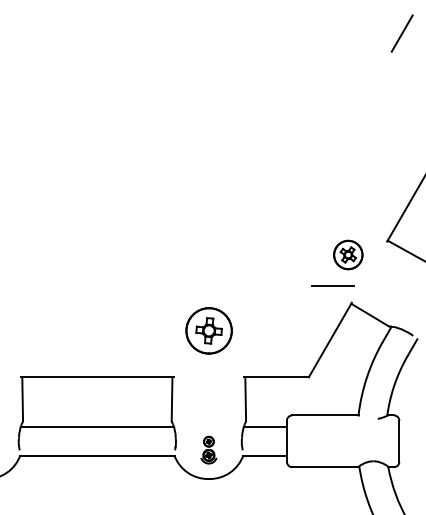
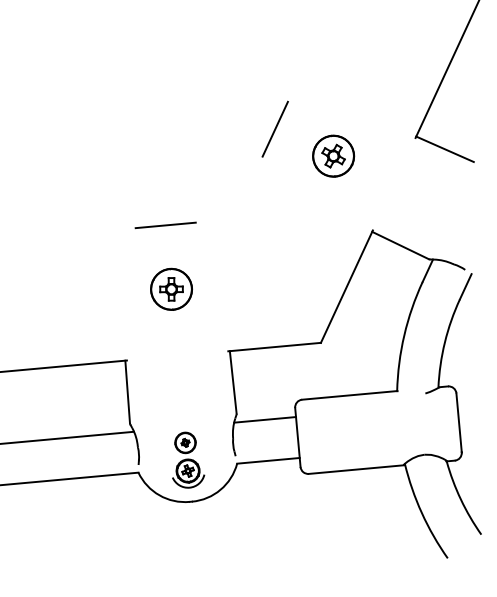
line: (290, 226) -> (274, 128), added
part: (348, 254) -> (333, 155), moved
line: (332, 285) -> (165, 224), moved
part: (208, 330) -> (170, 288), size x0.62
part: (208, 450) -> (186, 460), size x1.43

